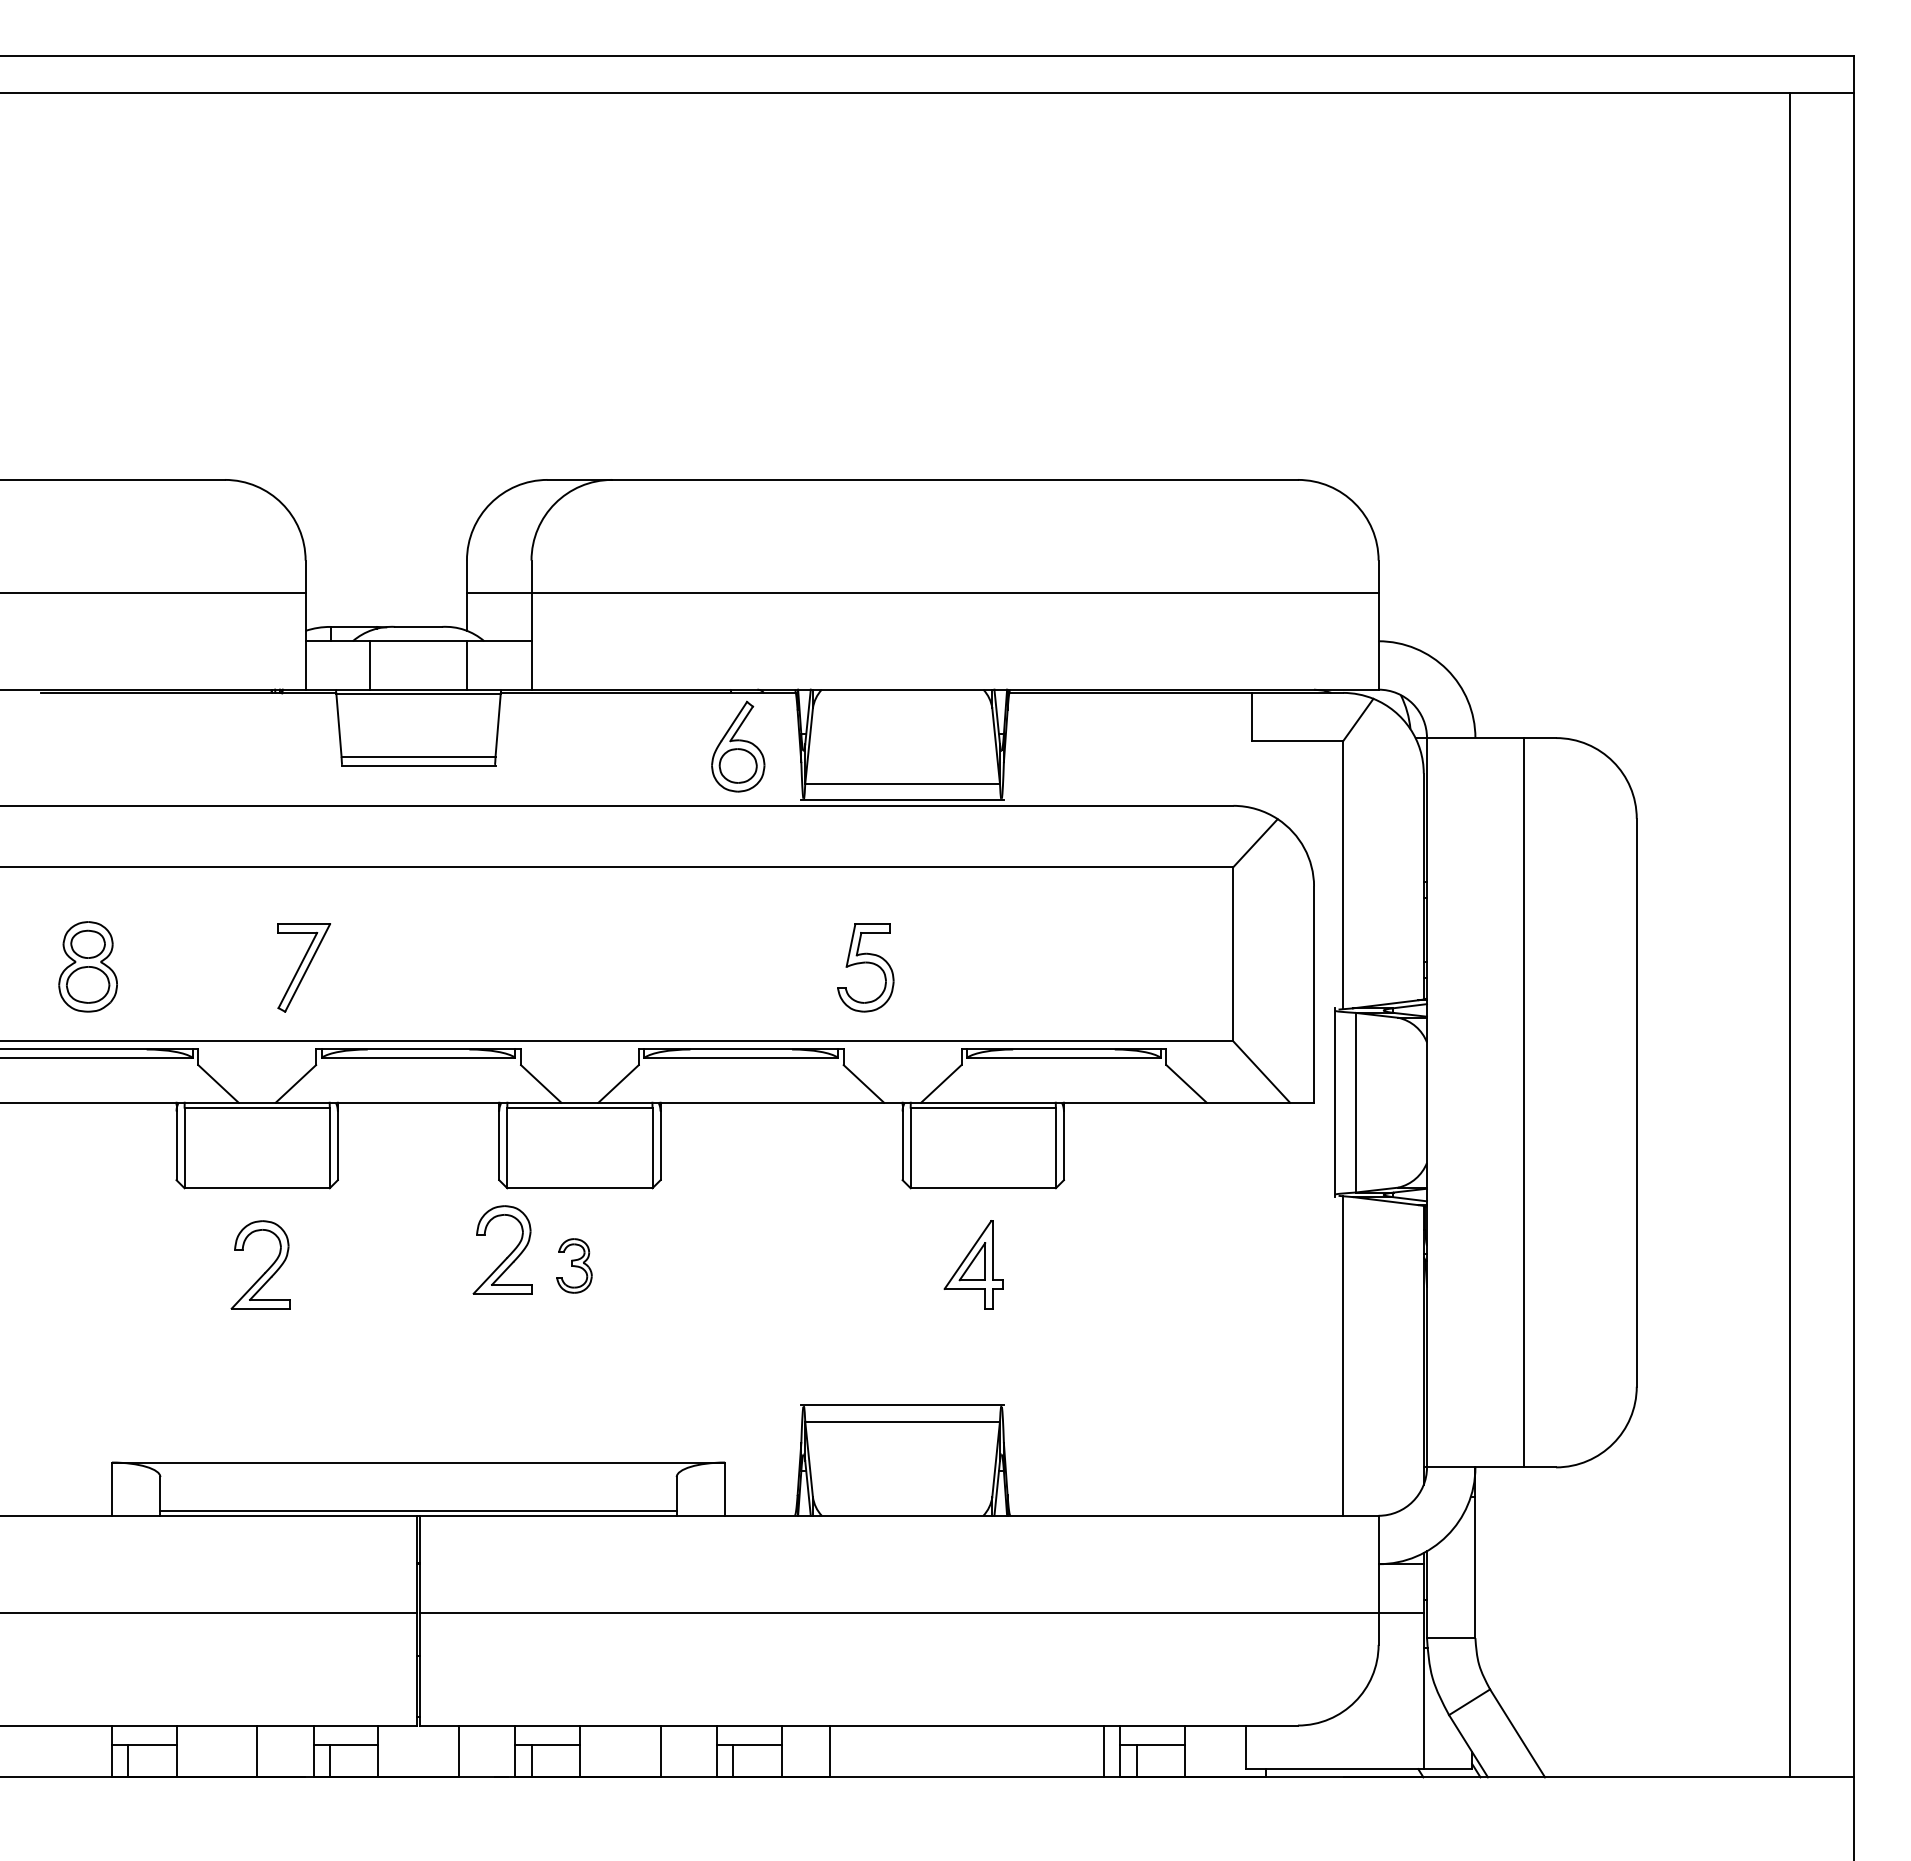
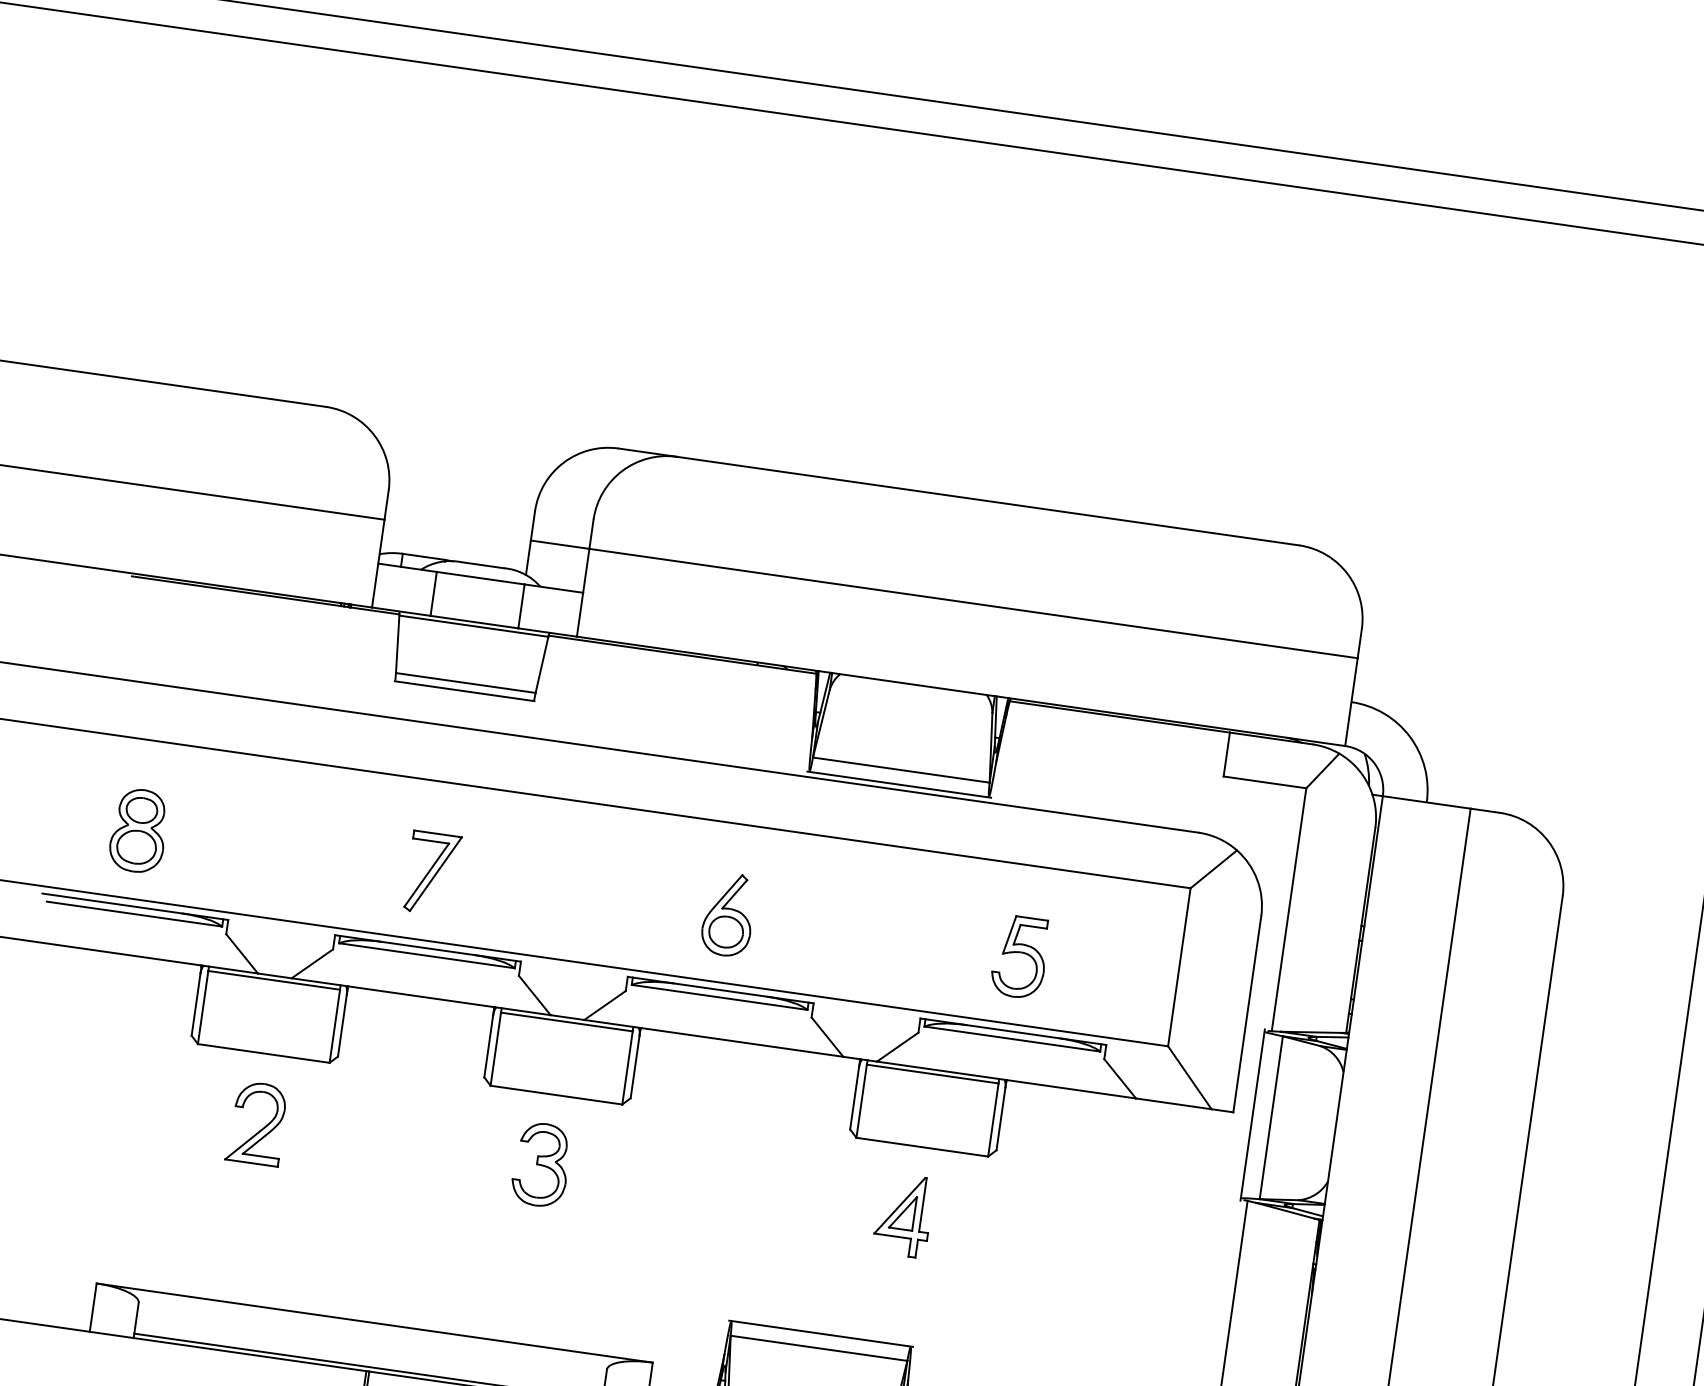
part: (738, 746) -> (728, 914), moved
part: (304, 967) -> (433, 873), moved
part: (865, 967) -> (1019, 956), moved
part: (508, 1255) -> (483, 1146), removed
part: (574, 1265) -> (541, 1164), size x1.67

